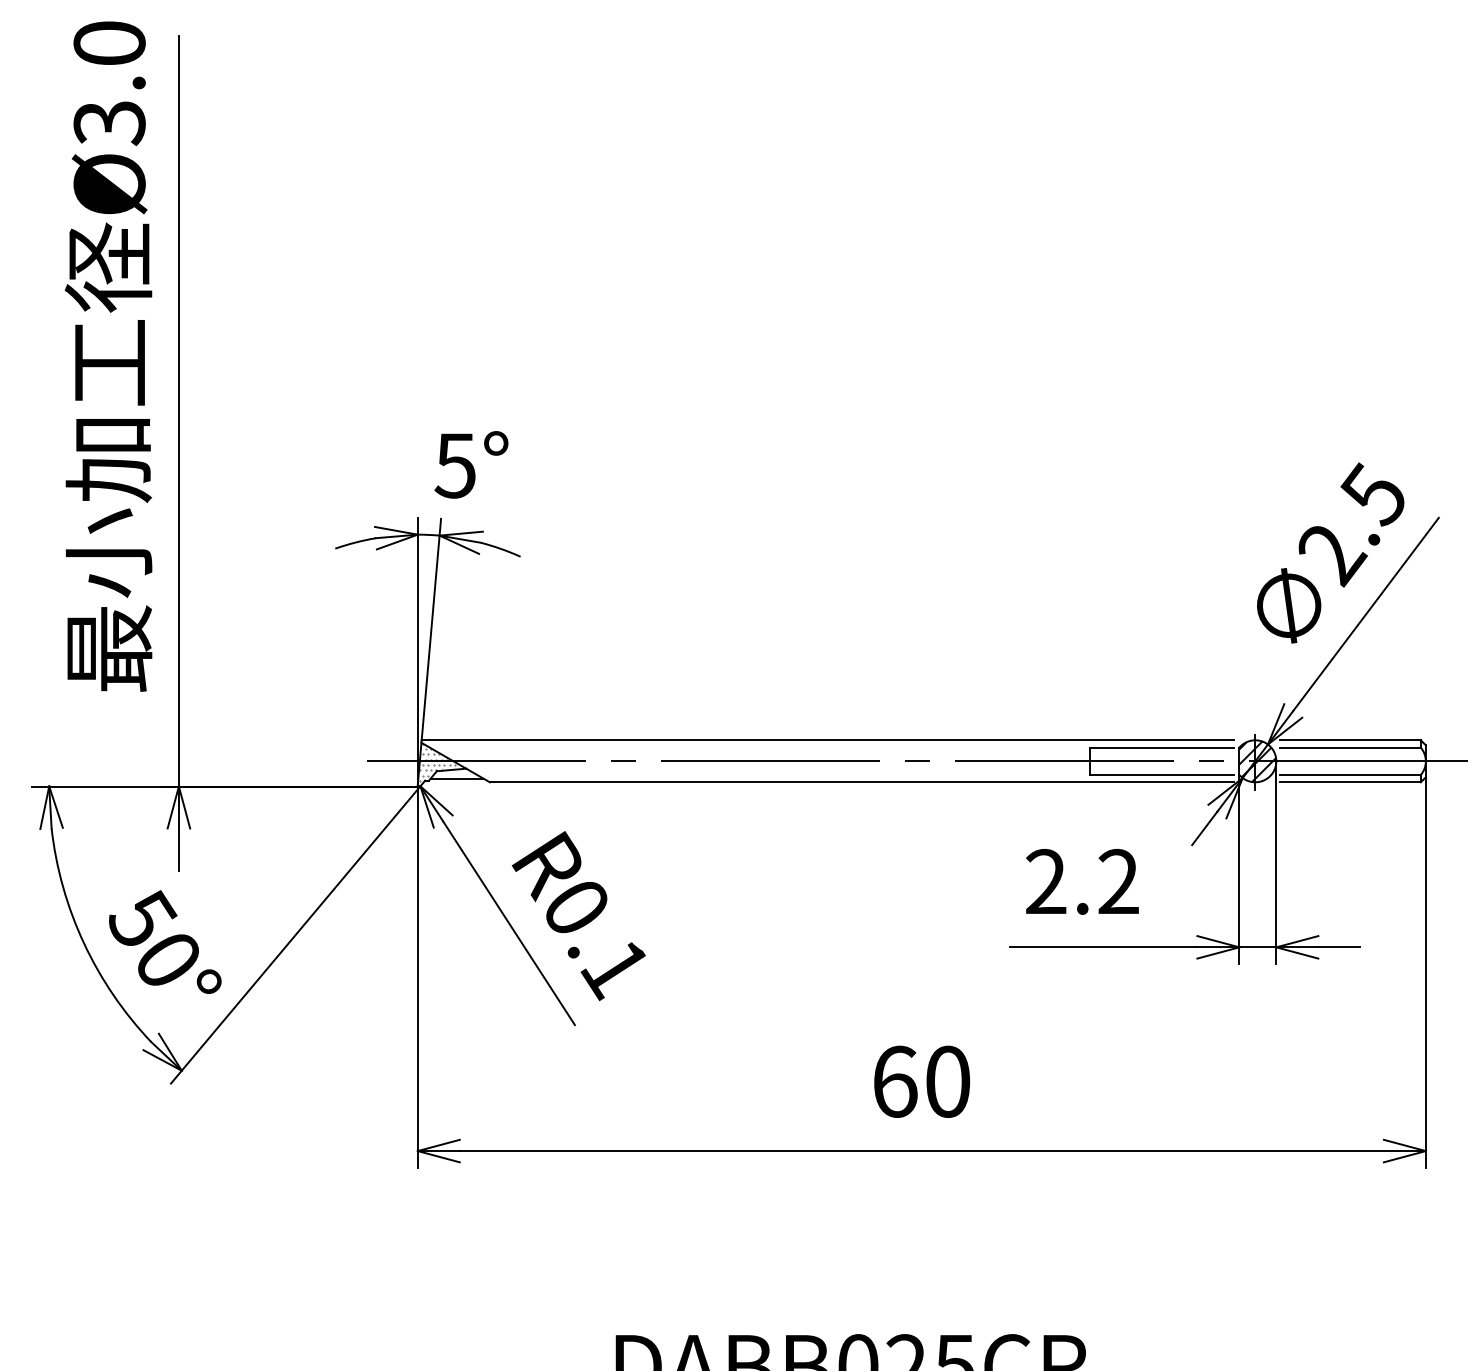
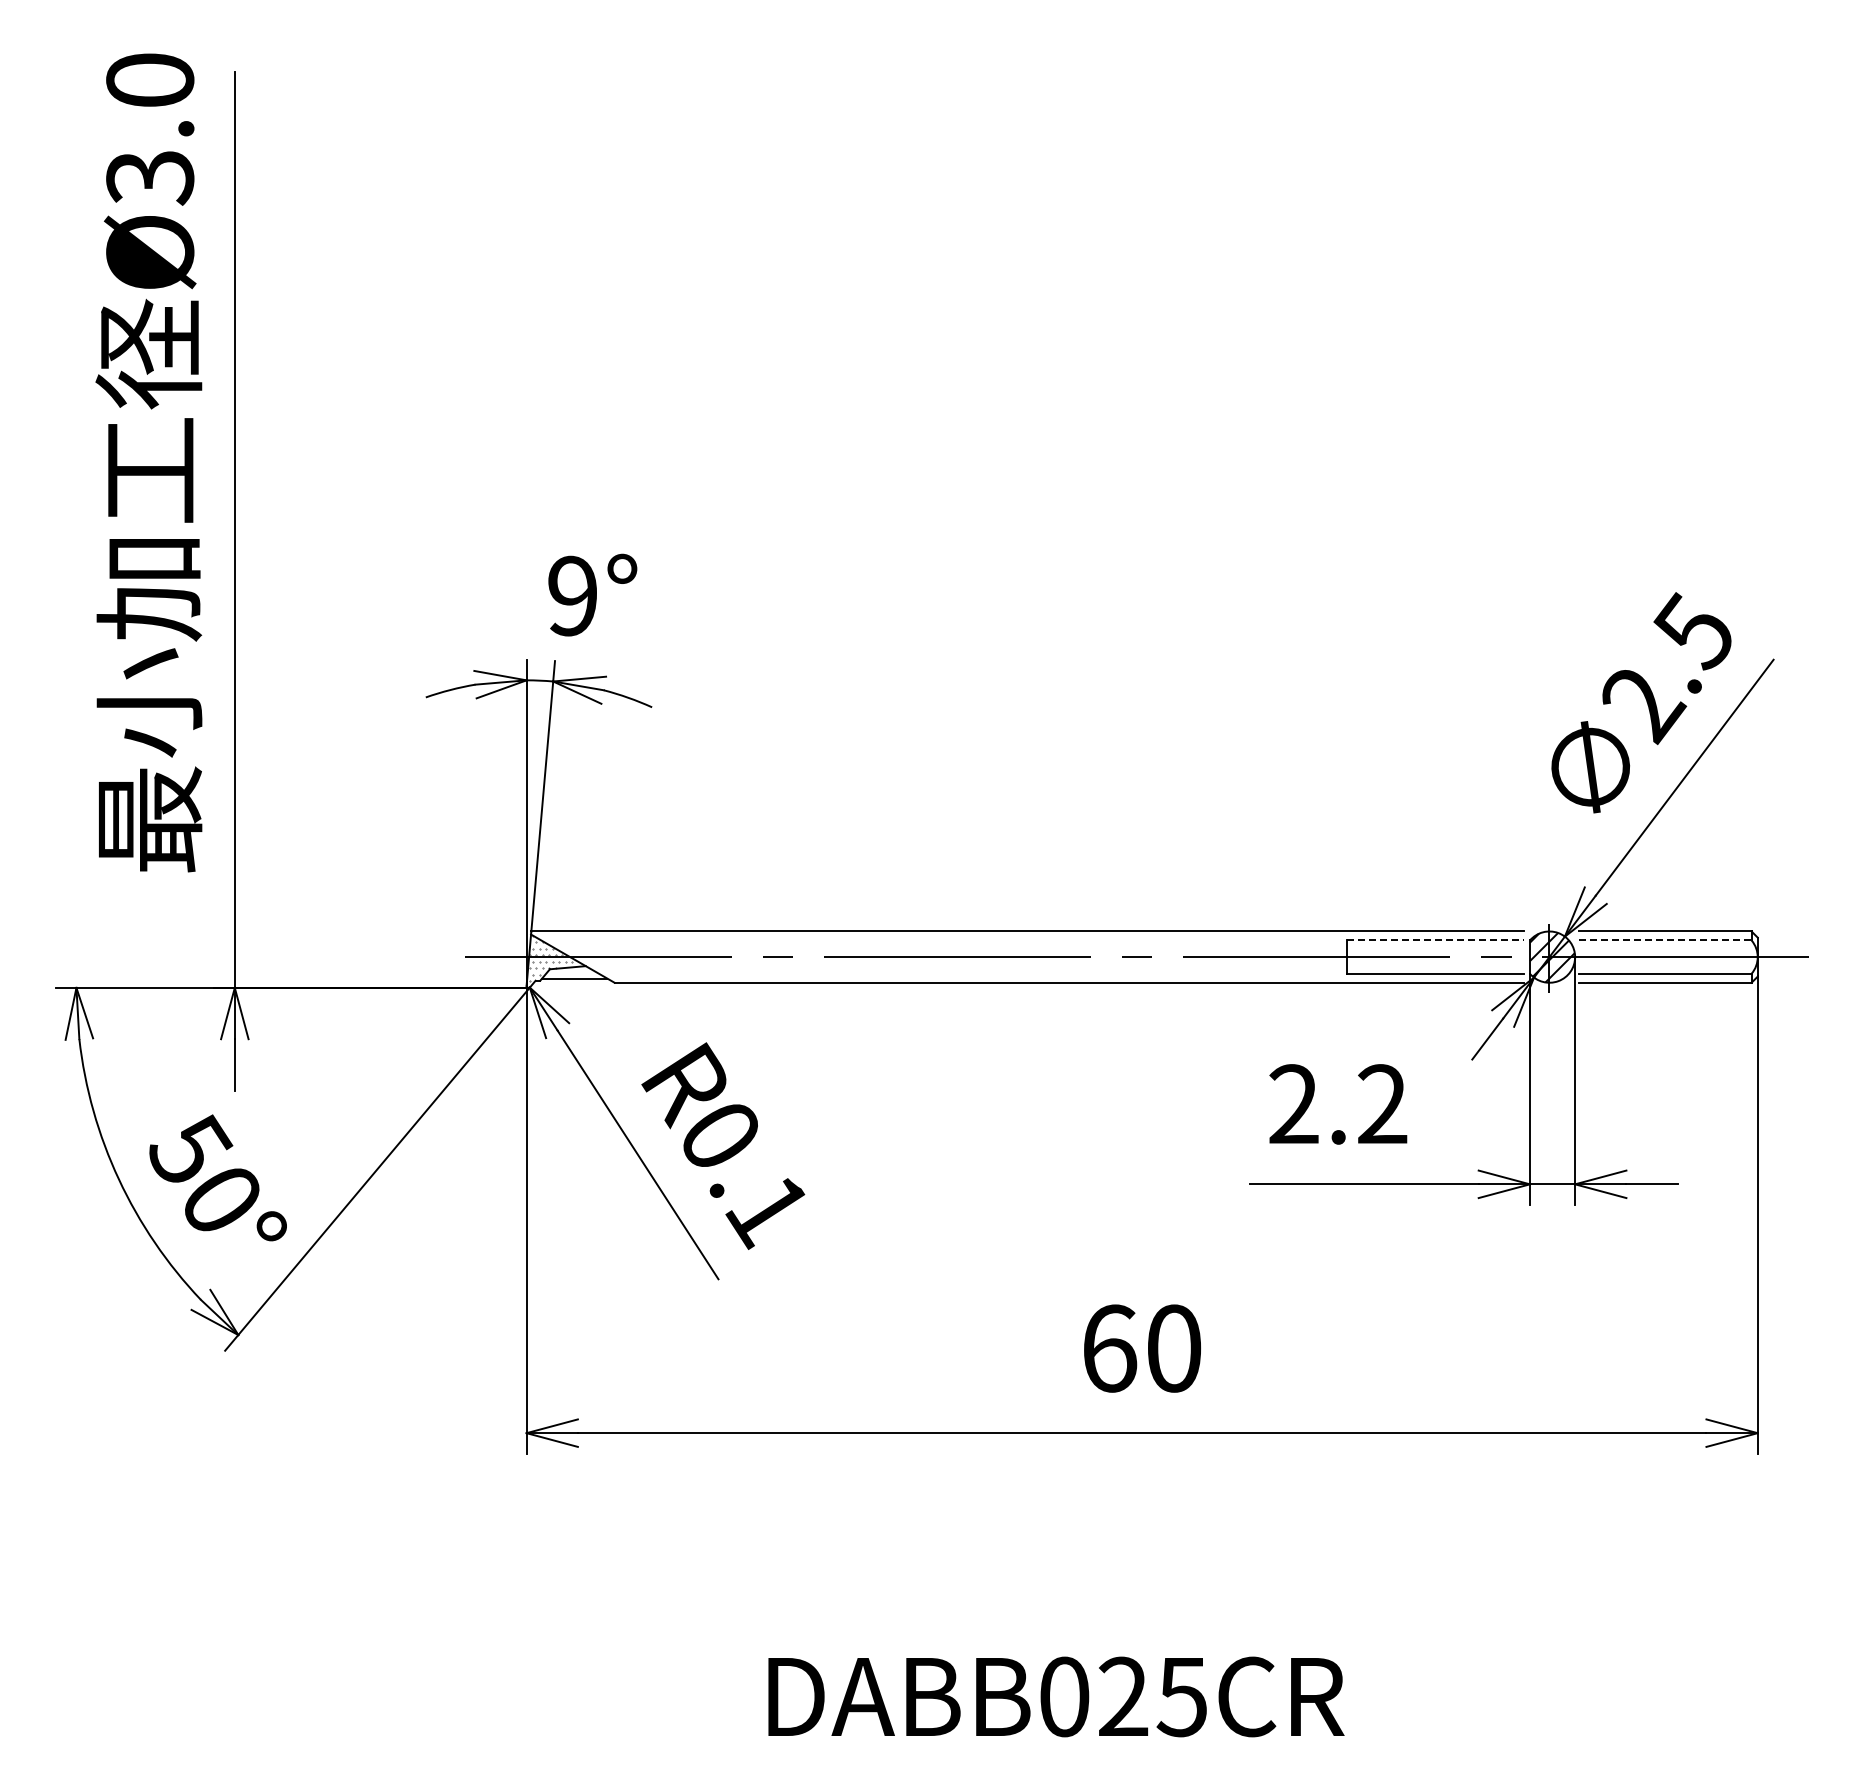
text: (454, 465) -> (571, 595), 5° -> 9°
line: (1162, 747) -> (1436, 940), solid -> dashed
line: (1350, 747) -> (1665, 940), solid -> dashed

